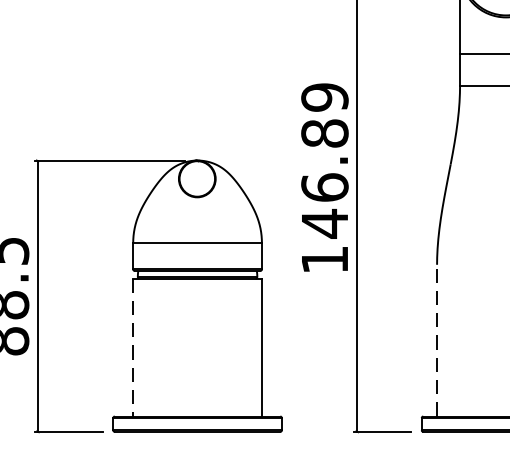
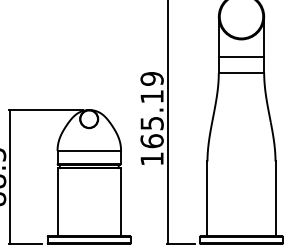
text: (323, 177) -> (151, 118), 146.89 -> 165.19
line: (437, 339) -> (207, 198), dashed -> solid
line: (133, 347) -> (57, 202), dashed -> solid

